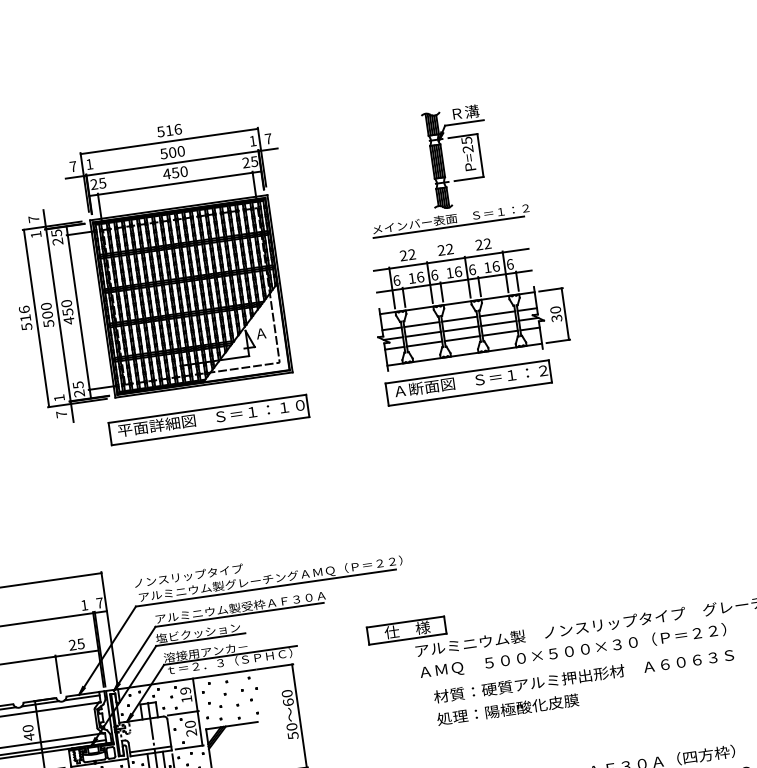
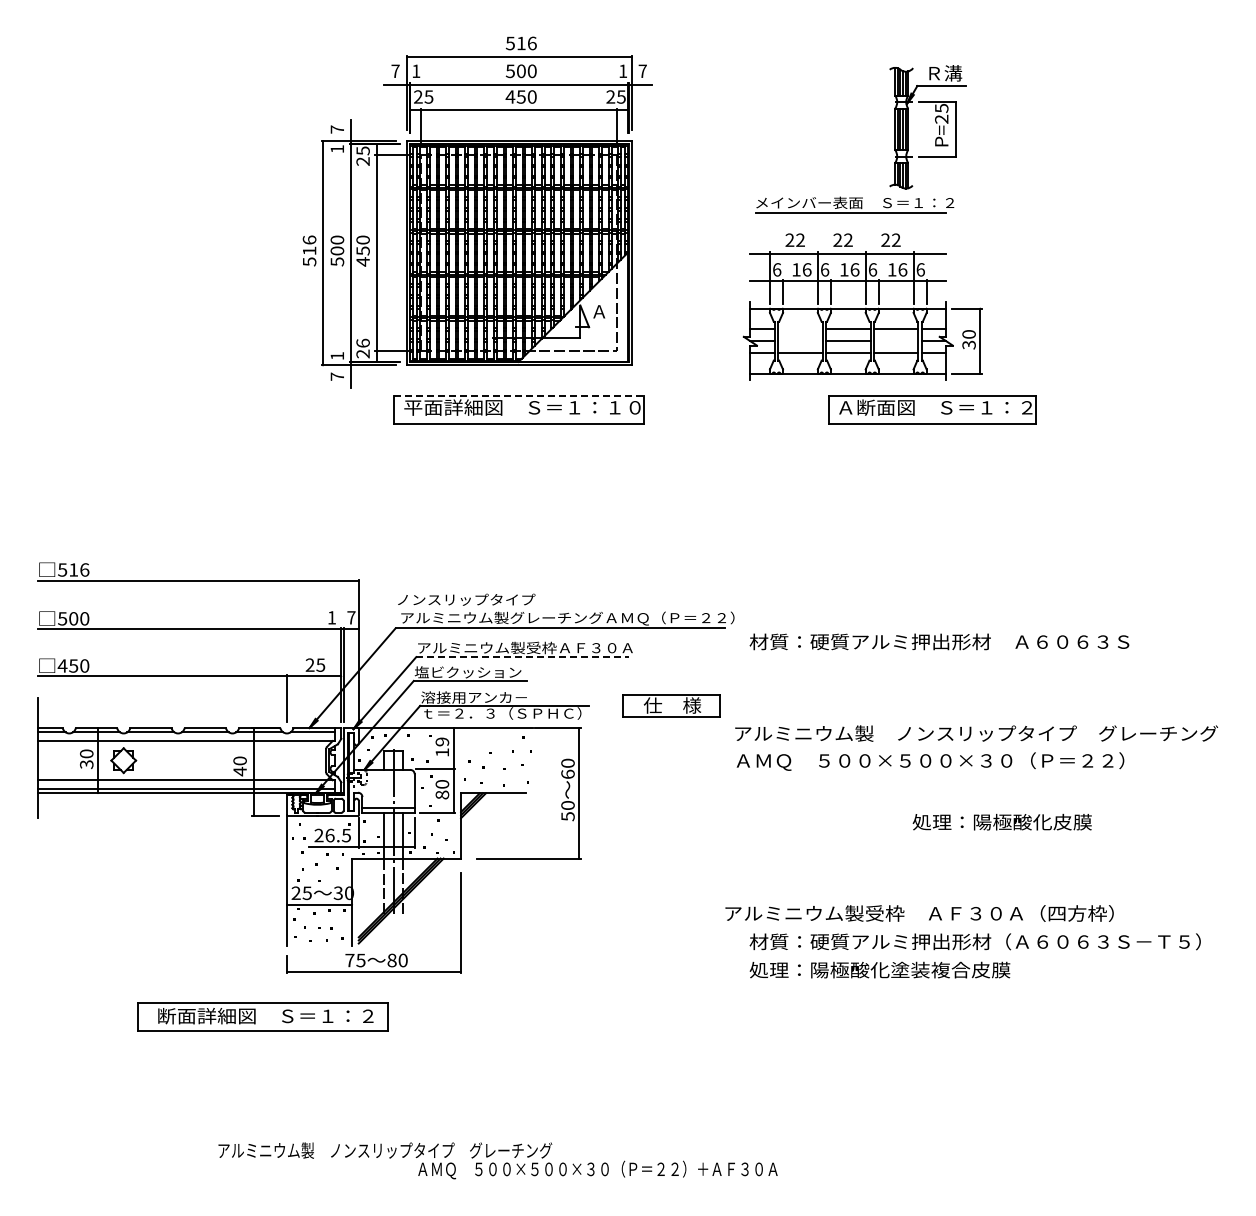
part: (463, 152) -> (935, 122), moved
line: (498, 323) -> (895, 341), removed
line: (421, 324) -> (800, 328), removed
line: (423, 334) -> (800, 341), removed
part: (468, 382) -> (932, 409), moved
text: (77, 384) -> (362, 342), 25 -> 26
line: (207, 408) -> (519, 395), solid -> dashed
line: (239, 615) -> (522, 657), solid -> dashed
part: (406, 630) -> (671, 705), moved
text: (583, 675) -> (939, 641), moved
text: (507, 709) -> (1001, 821), moved
text: (191, 732) -> (442, 794), 20 -> 80

